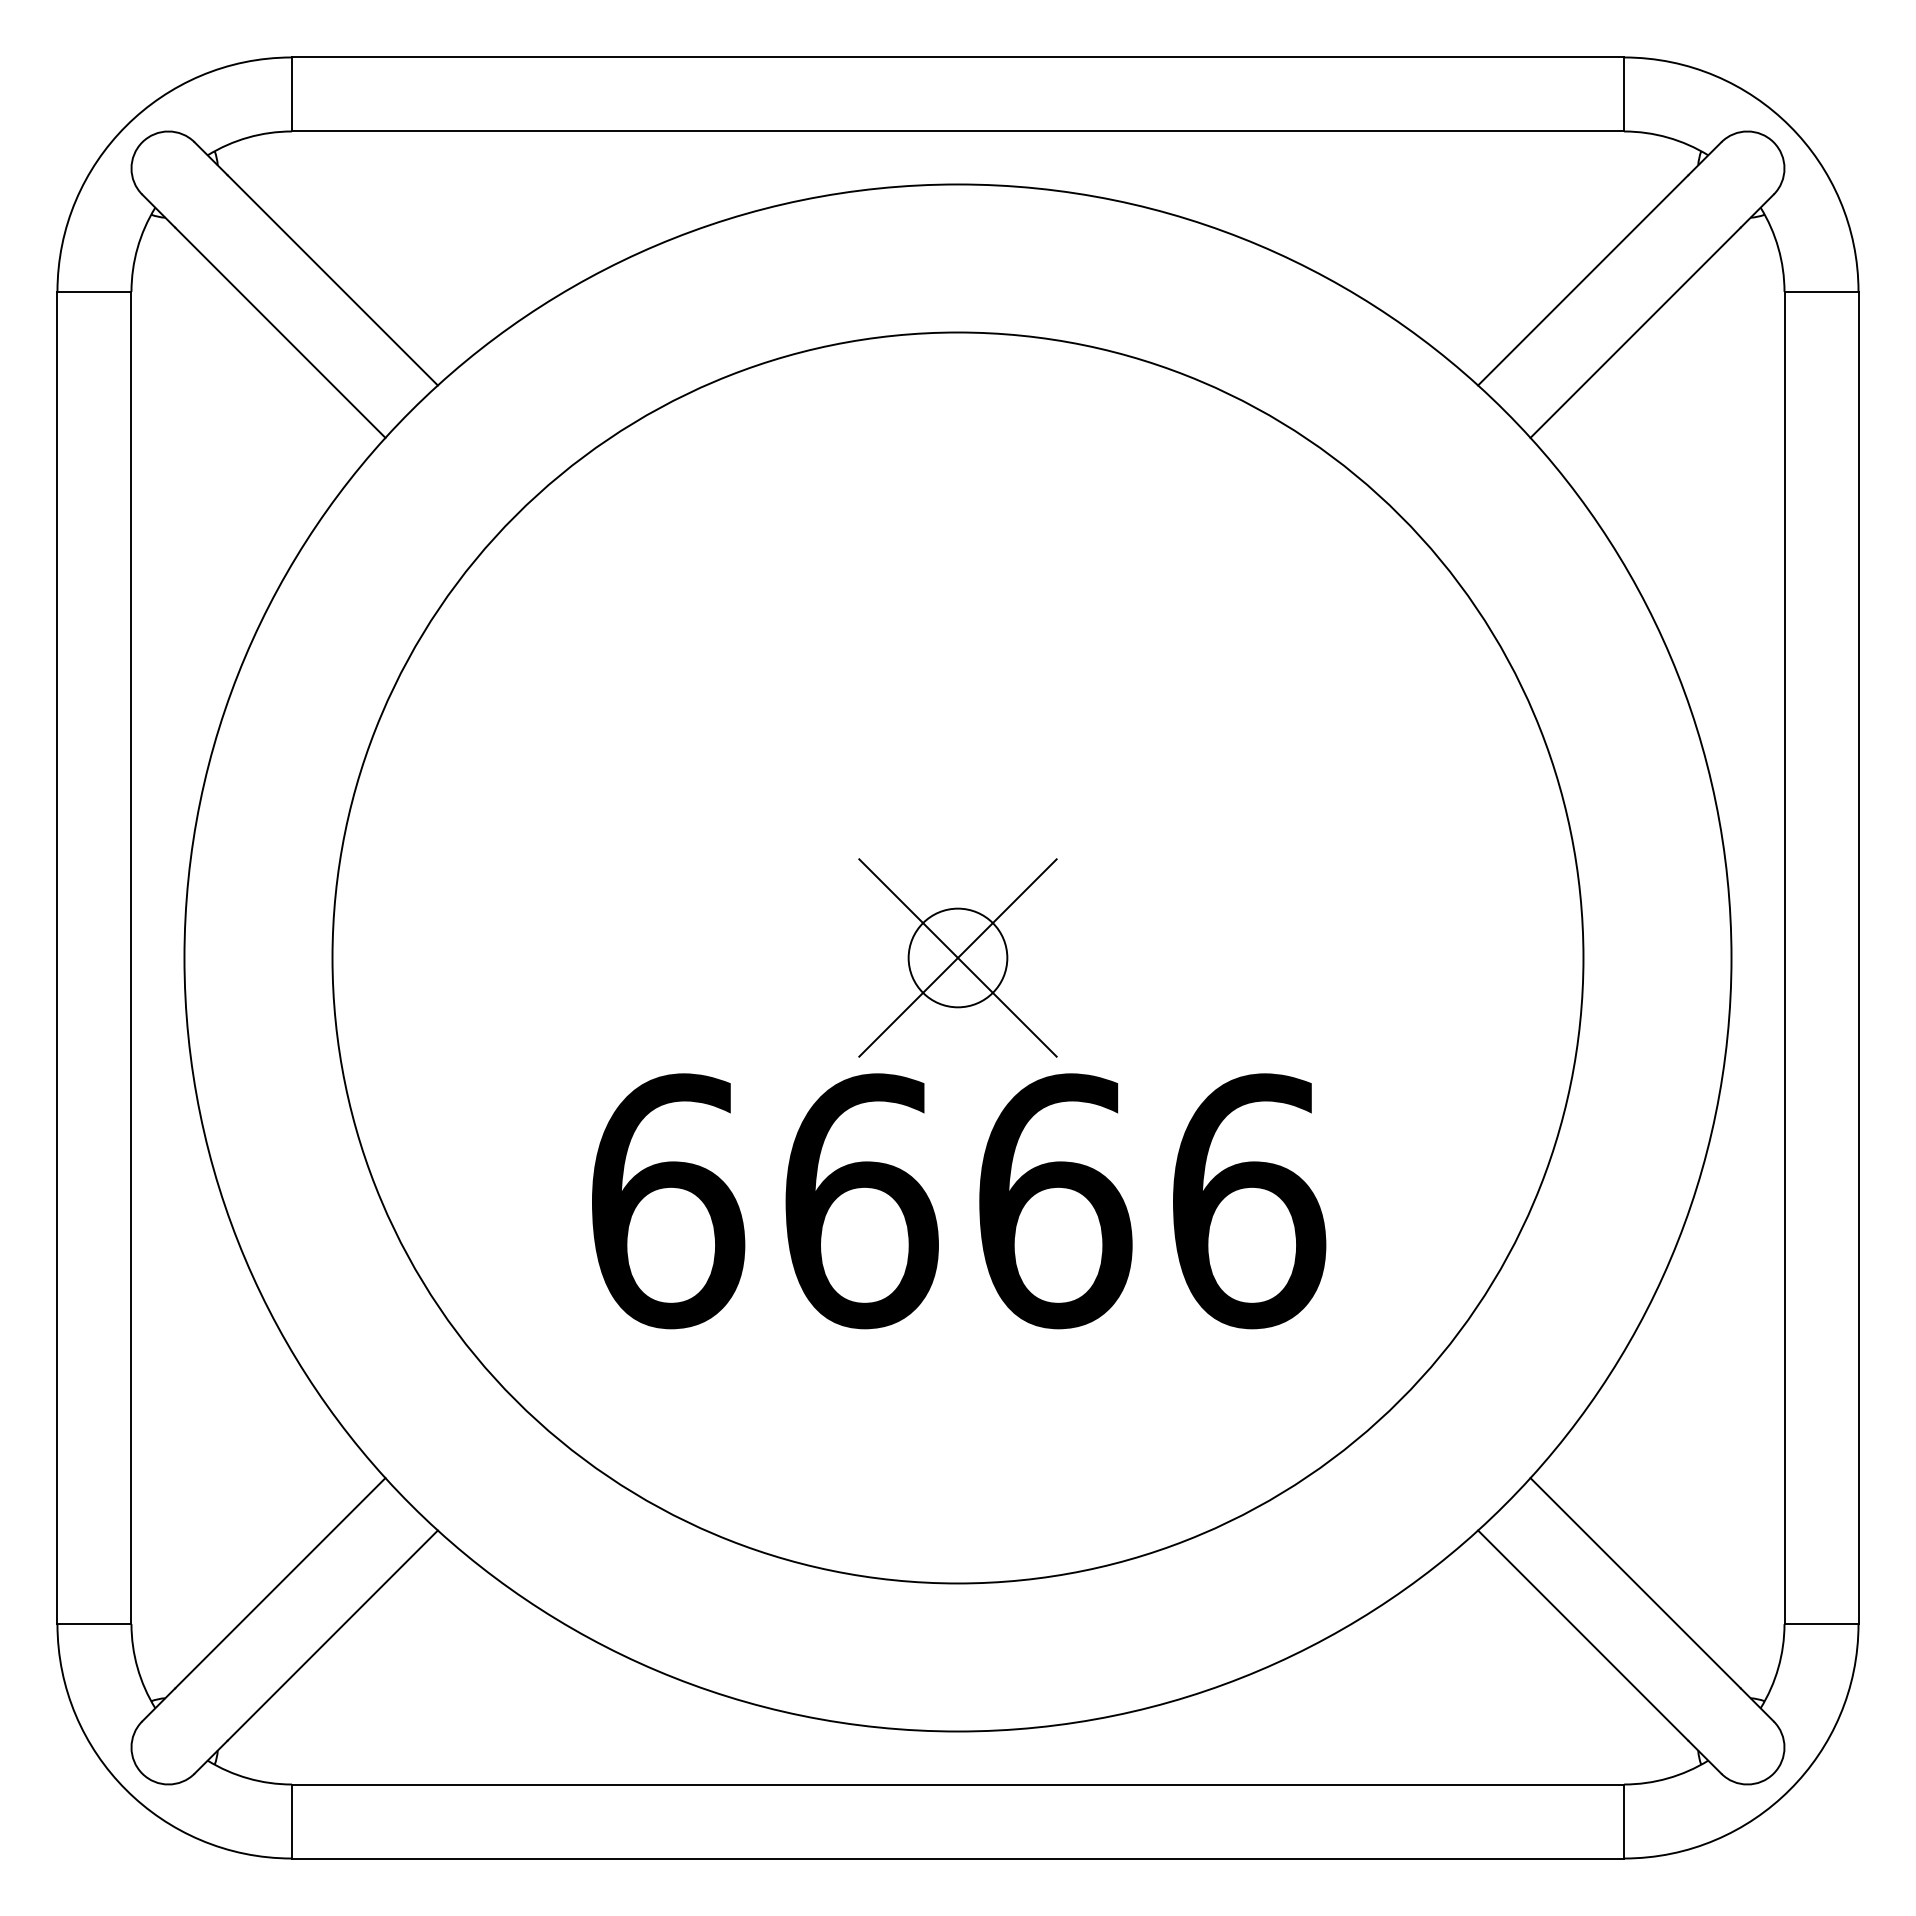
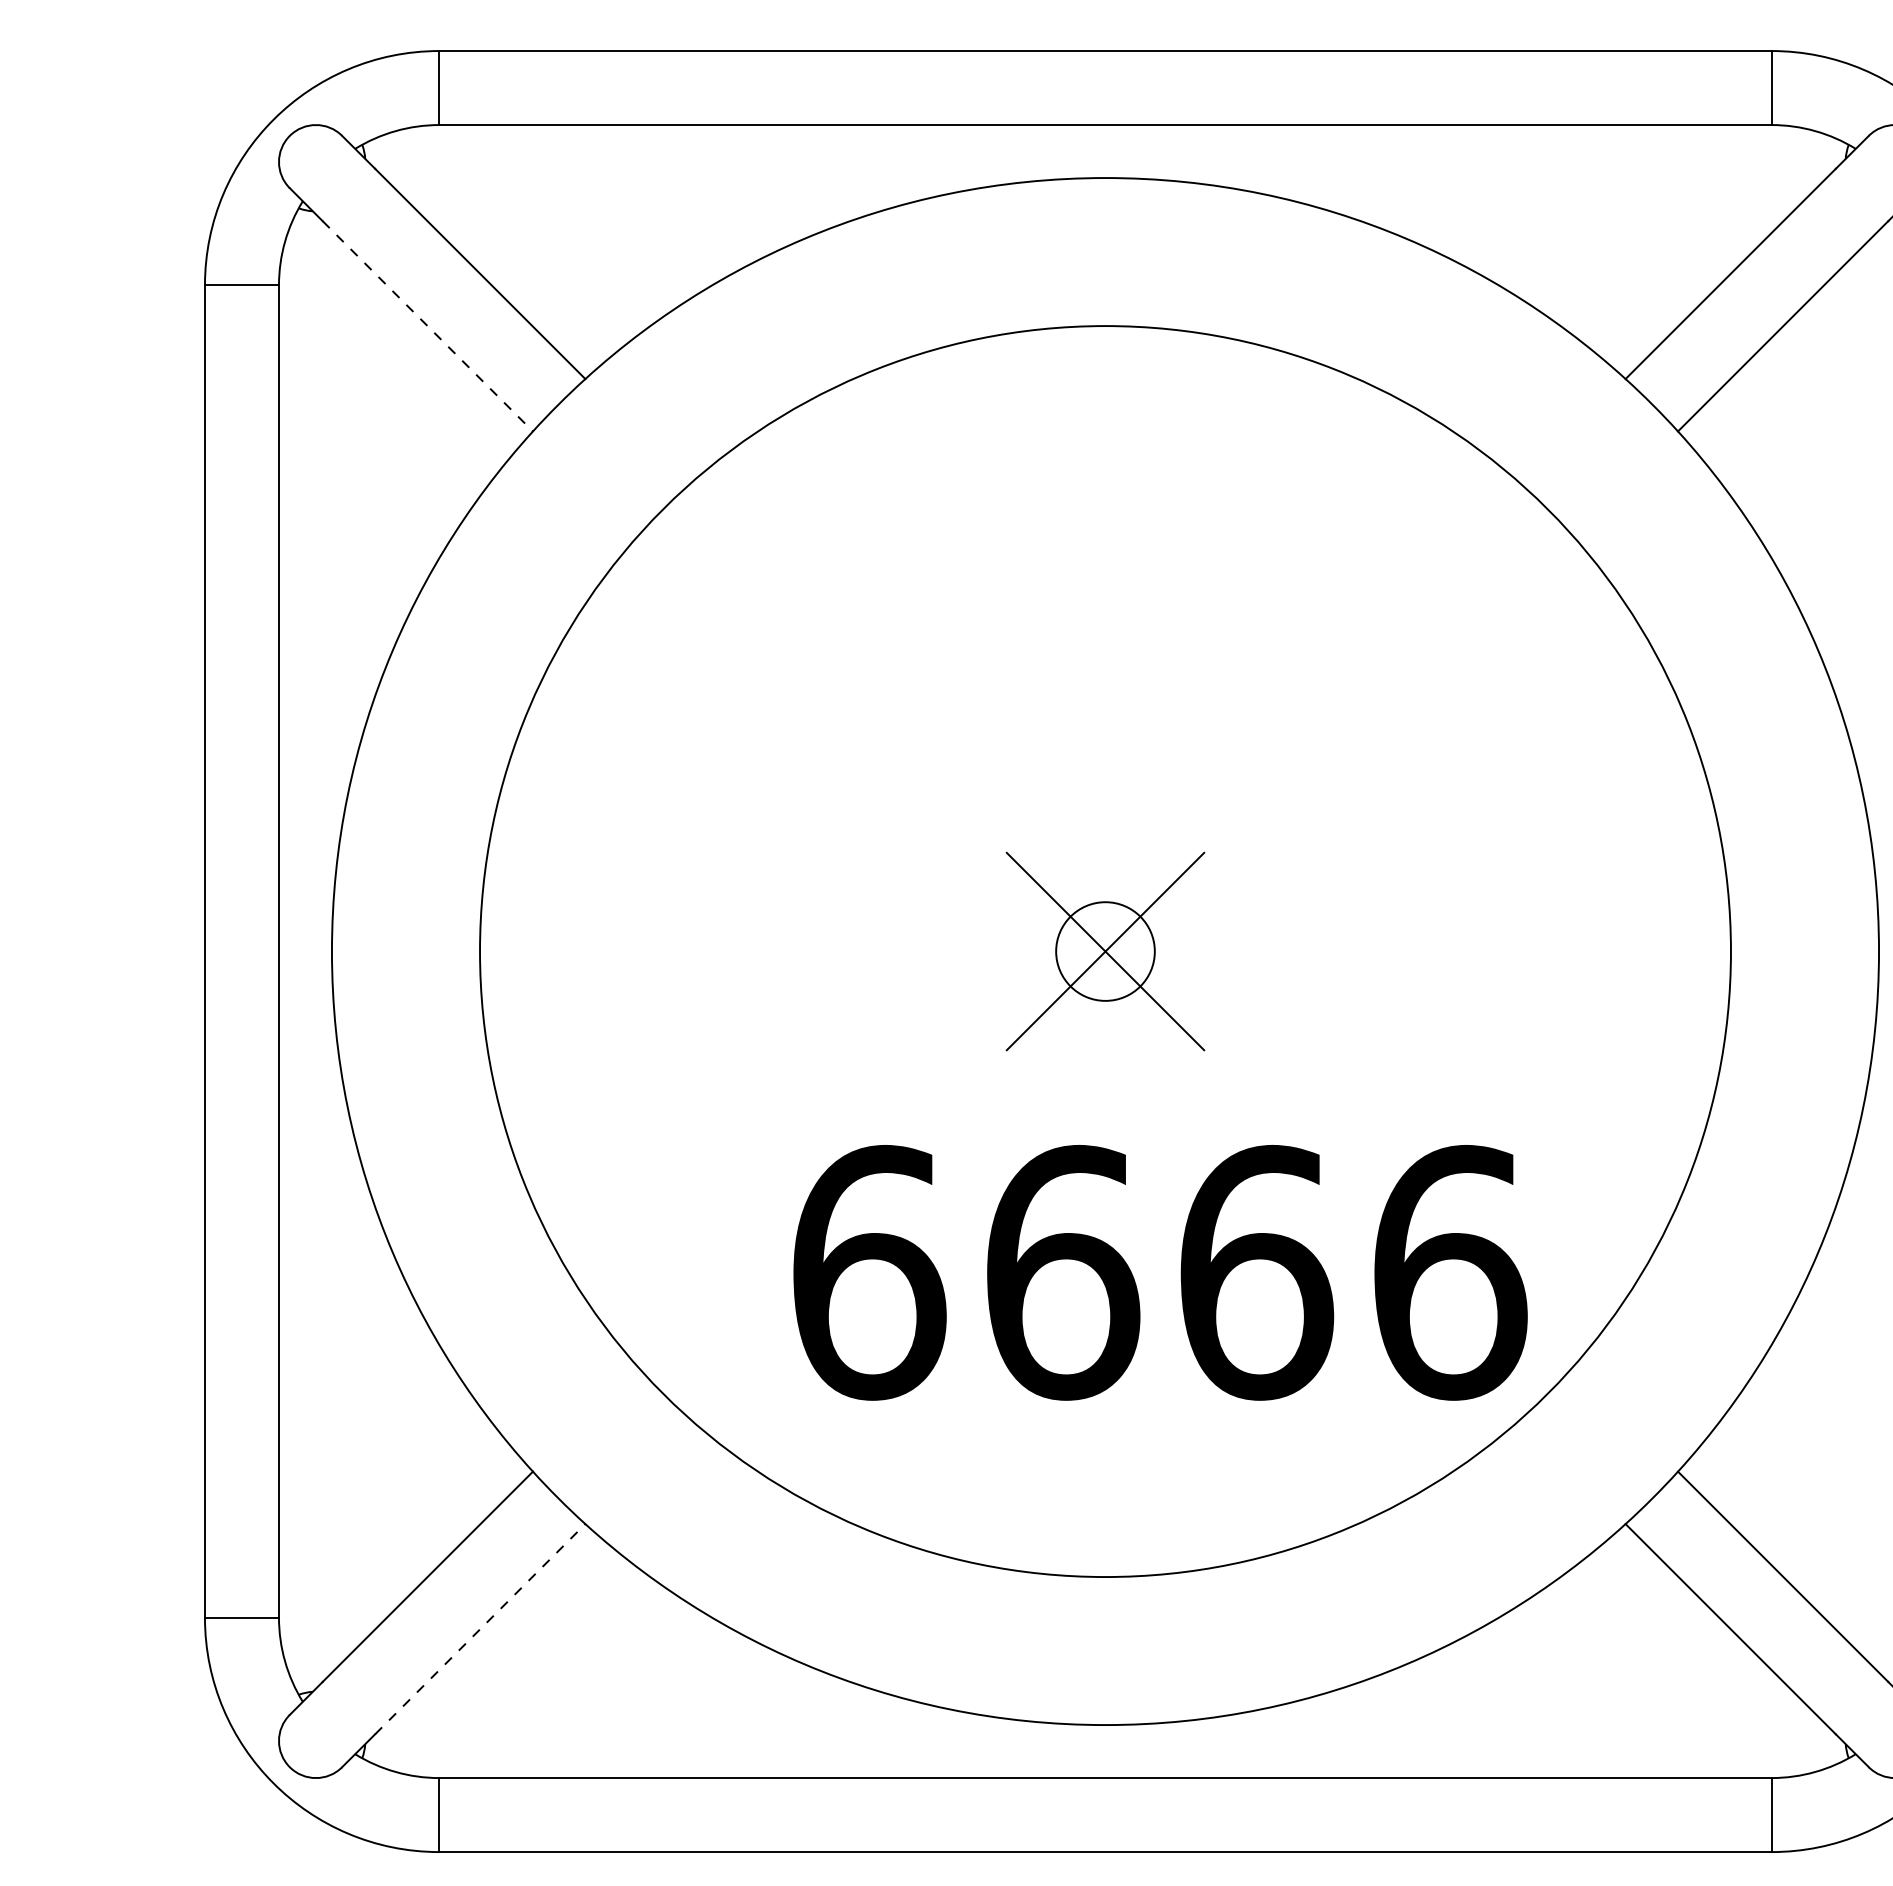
line: (280, 332) -> (428, 326), solid -> dashed
text: (959, 1201) -> (1161, 1273), moved
line: (332, 1635) -> (480, 1629), solid -> dashed

